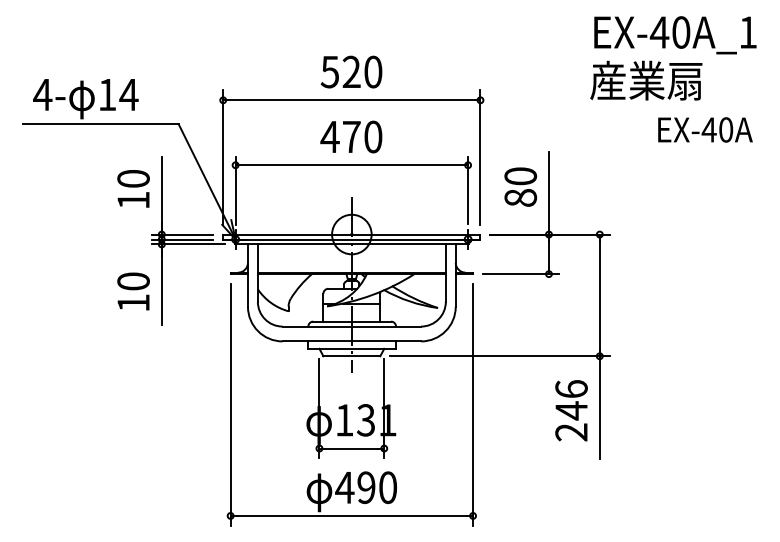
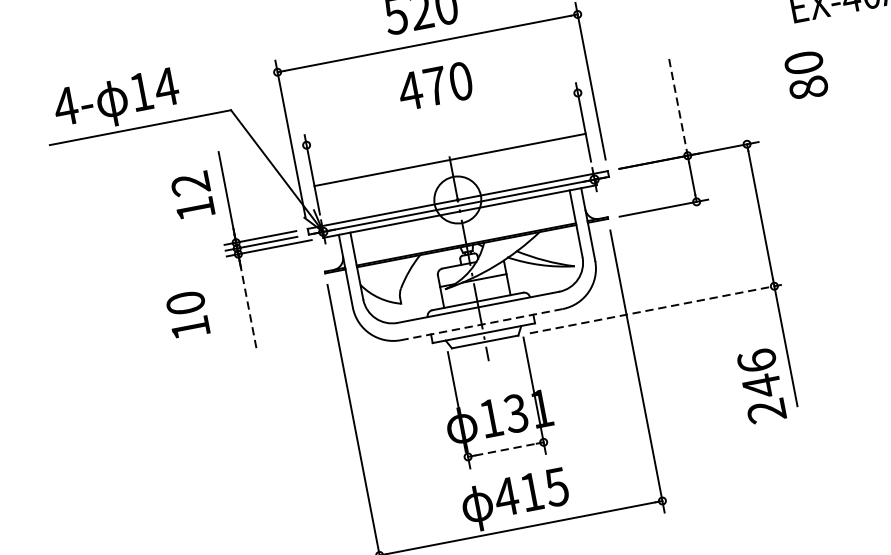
line: (351, 165) -> (449, 160), moved
text: (133, 178) -> (190, 183), 10 -> 12
text: (520, 186) -> (805, 74), moved
line: (548, 193) -> (677, 107), solid -> dashed
line: (161, 284) -> (246, 301), solid -> dashed
text: (133, 291) -> (187, 314), moved
line: (351, 341) -> (481, 324), solid -> dashed
line: (499, 356) -> (657, 309), solid -> dashed
text: (571, 410) -> (761, 385), moved
line: (352, 448) -> (506, 449), solid -> dashed
text: (376, 487) -> (543, 489), 490 -> 415

